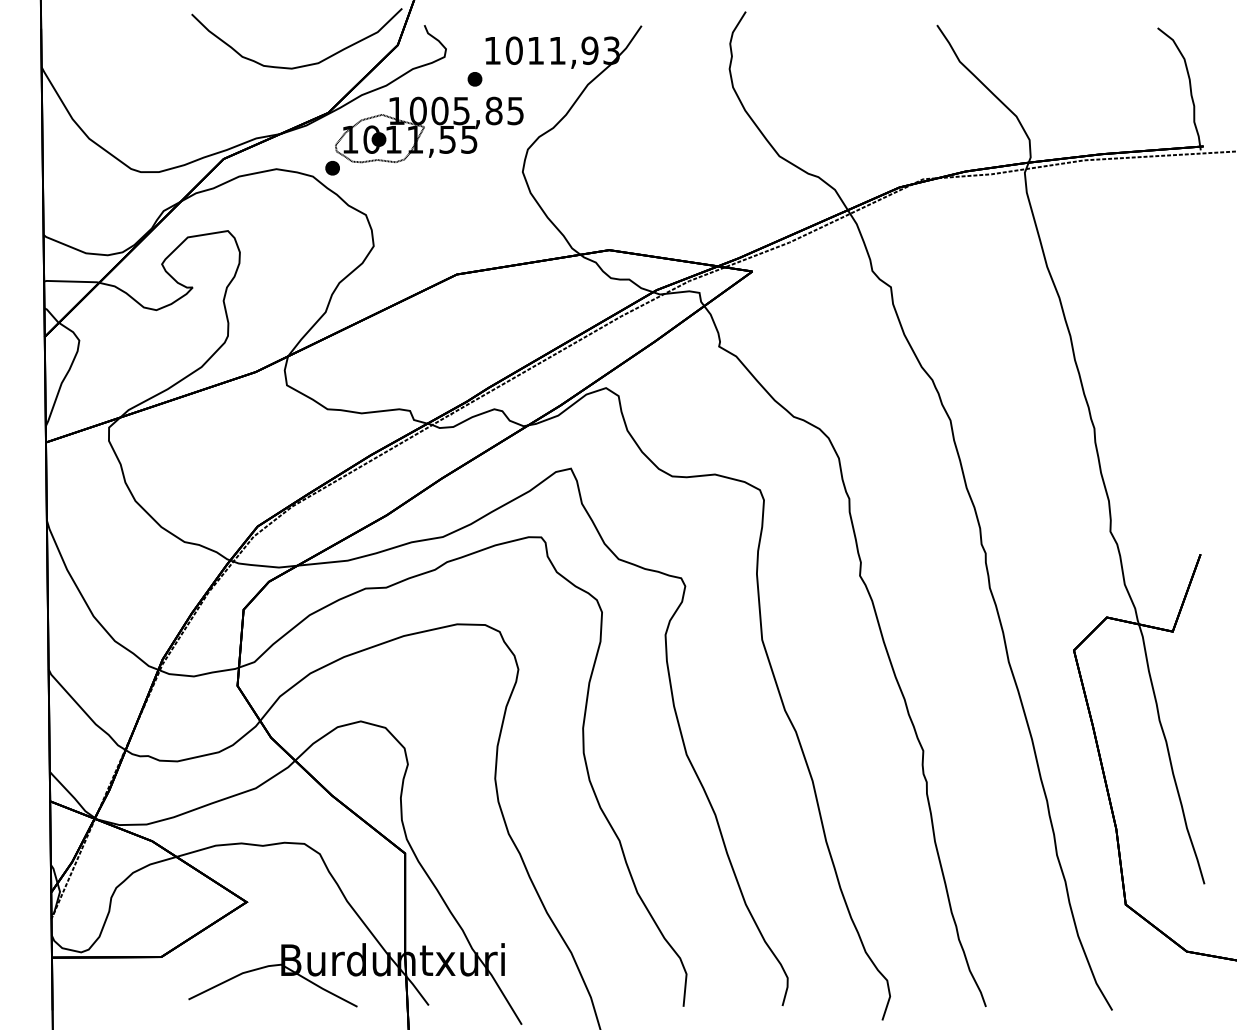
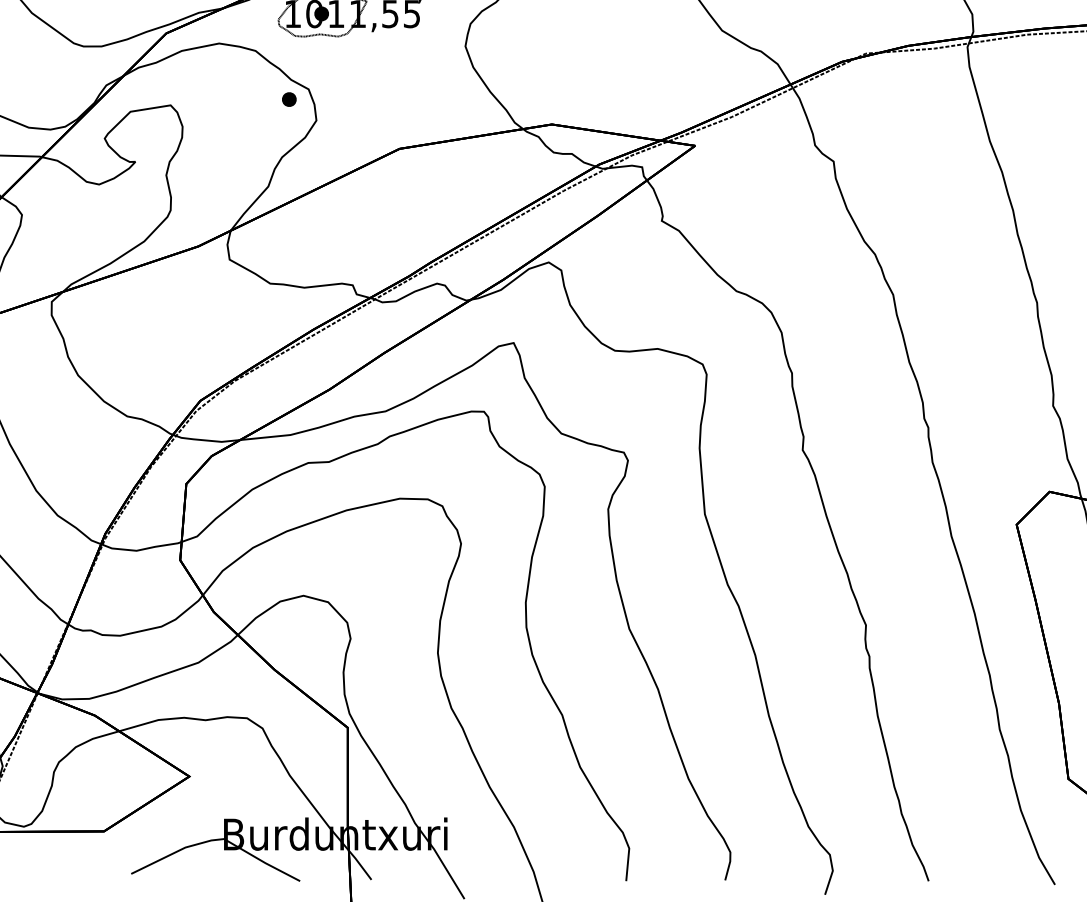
part: (332, 168) -> (289, 99), moved

